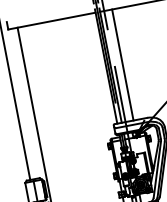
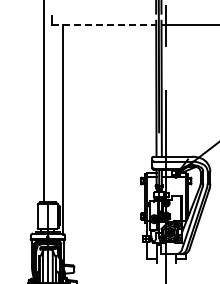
line: (52, 20) -> (104, 24), solid -> dashed
line: (122, 64) -> (175, 90), removed

